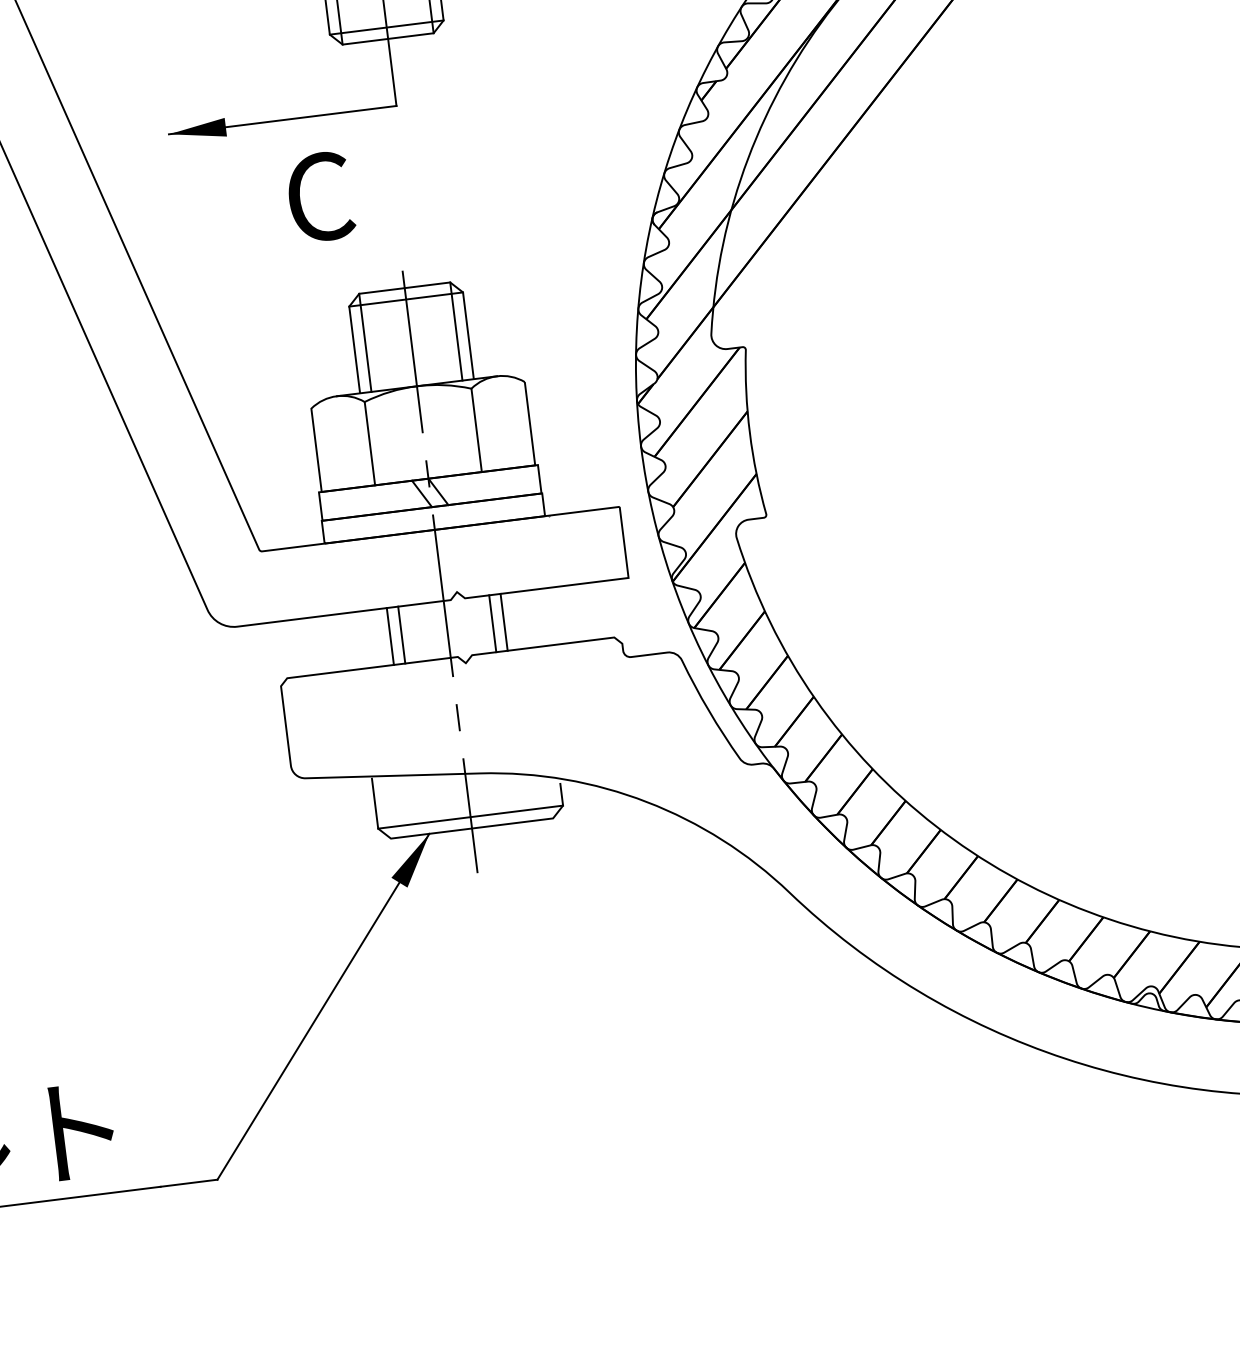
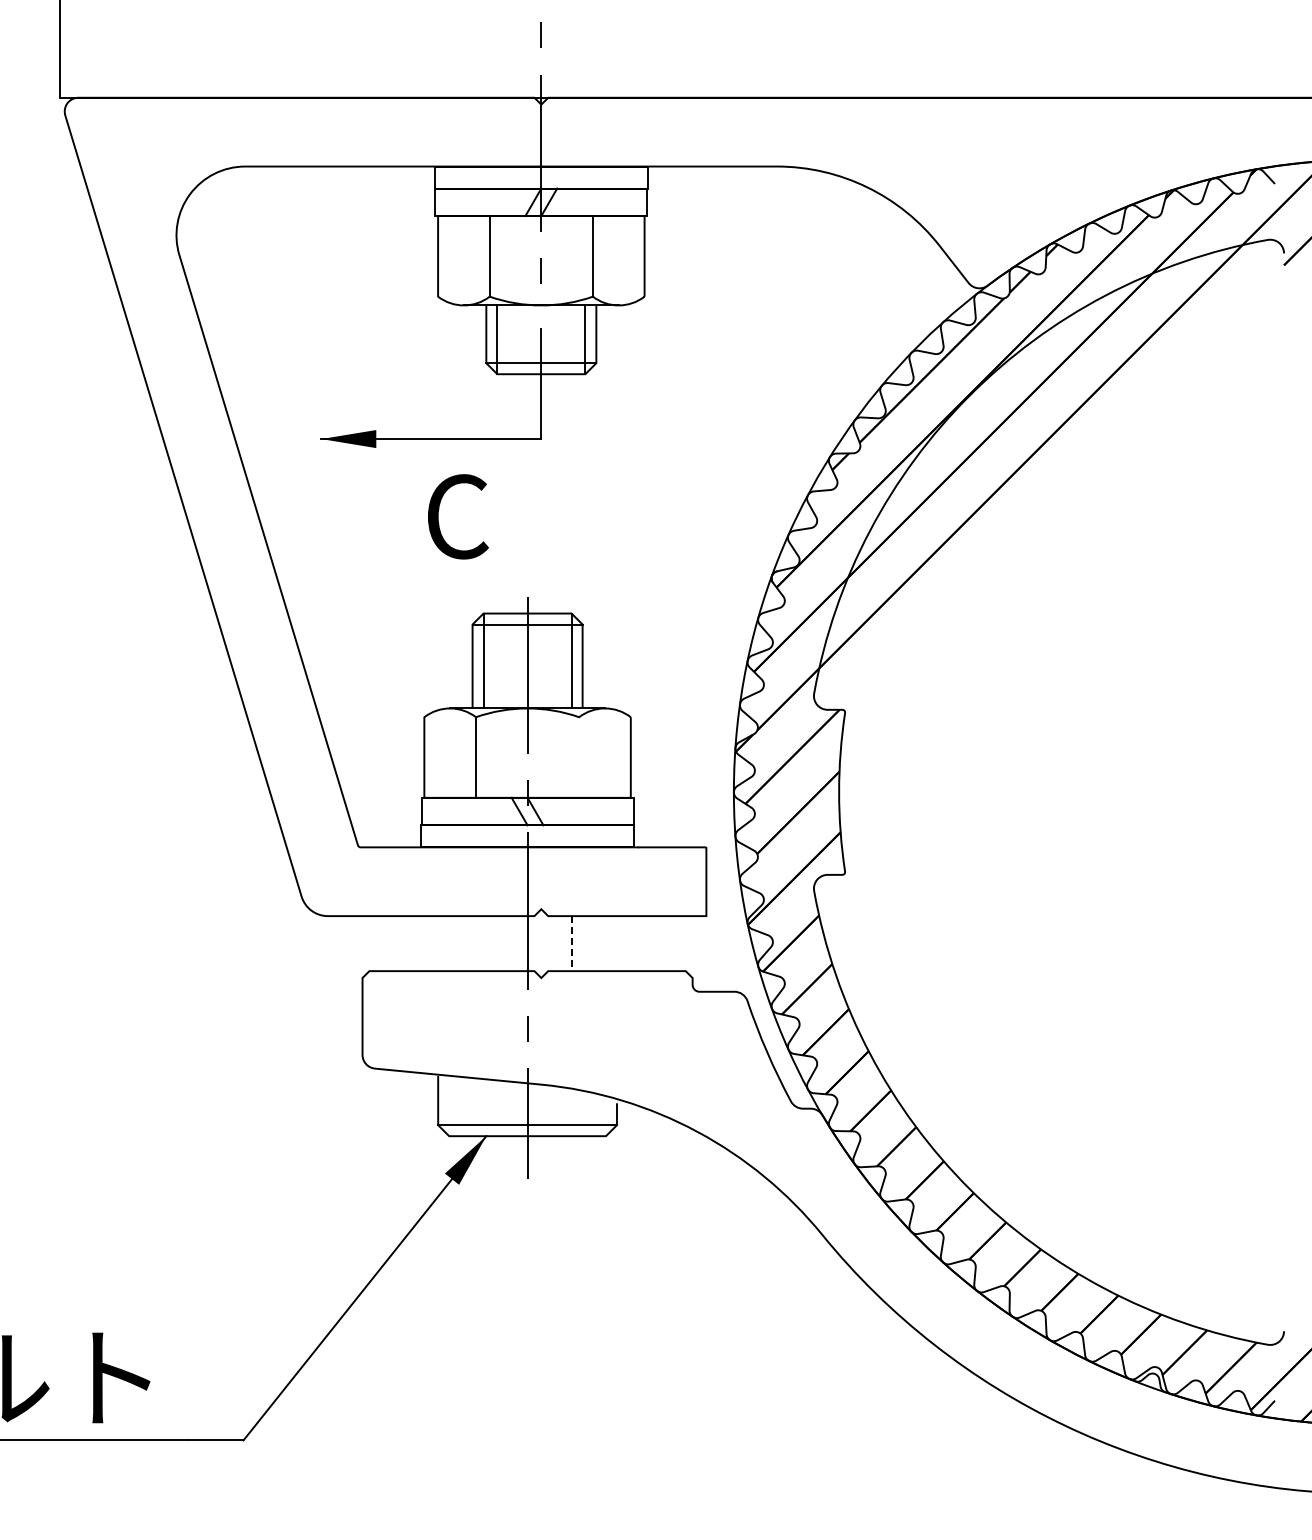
line: (476, 430) -> (579, 757), removed
line: (504, 622) -> (582, 943), removed
line: (492, 623) -> (571, 943), solid -> dashed
line: (401, 634) -> (483, 943), removed
line: (390, 636) -> (472, 943), removed

